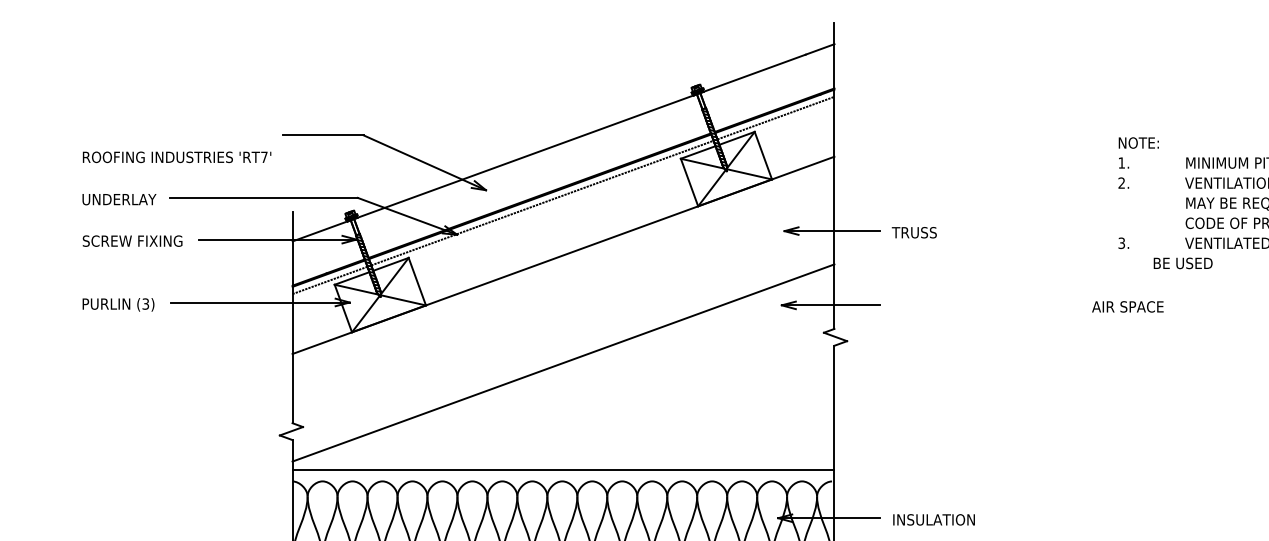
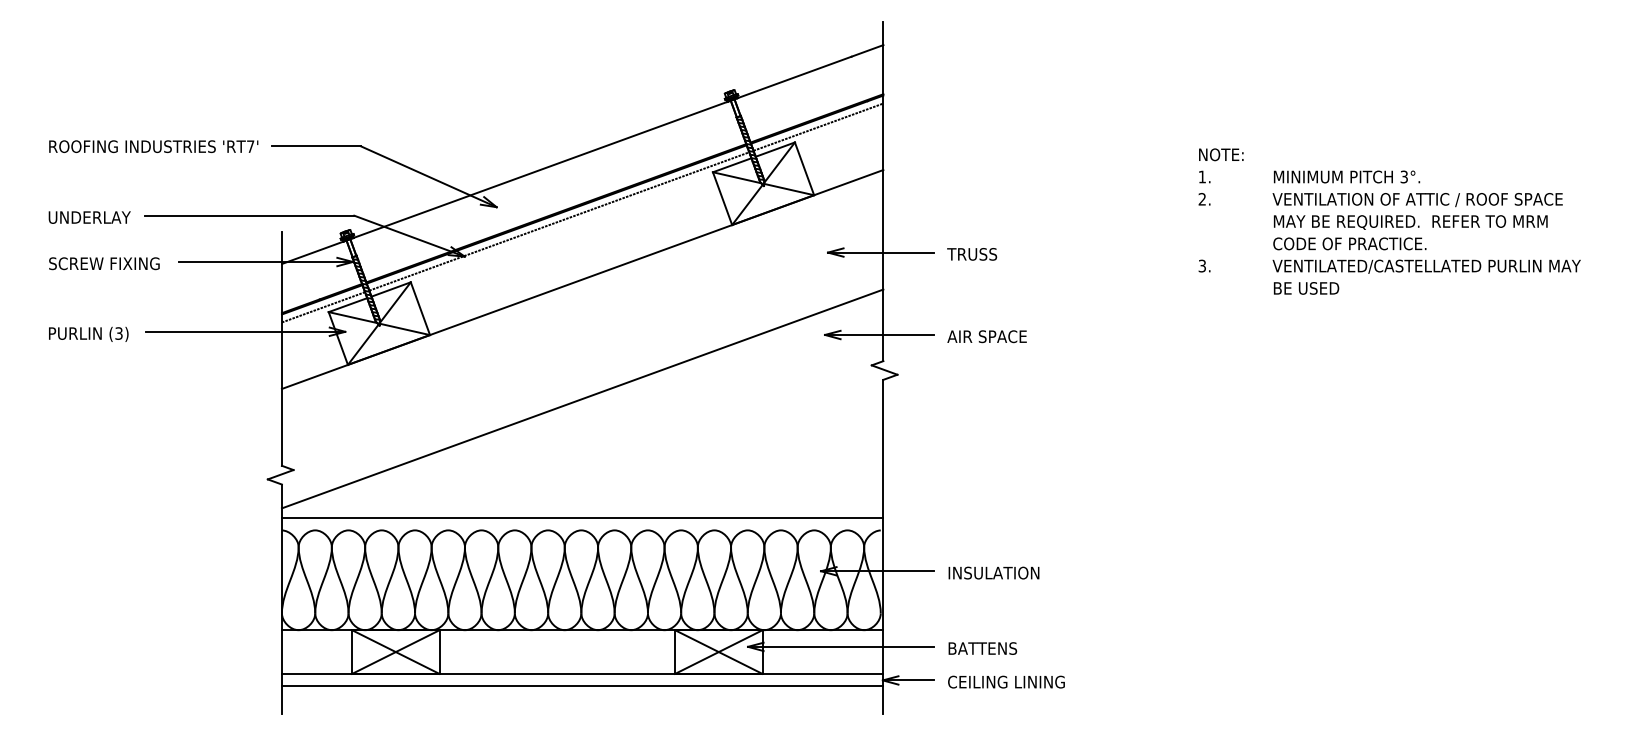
text: (176, 157) -> (153, 146), moved
text: (1183, 263) -> (1306, 288), moved
text: (1127, 306) -> (986, 336), moved

